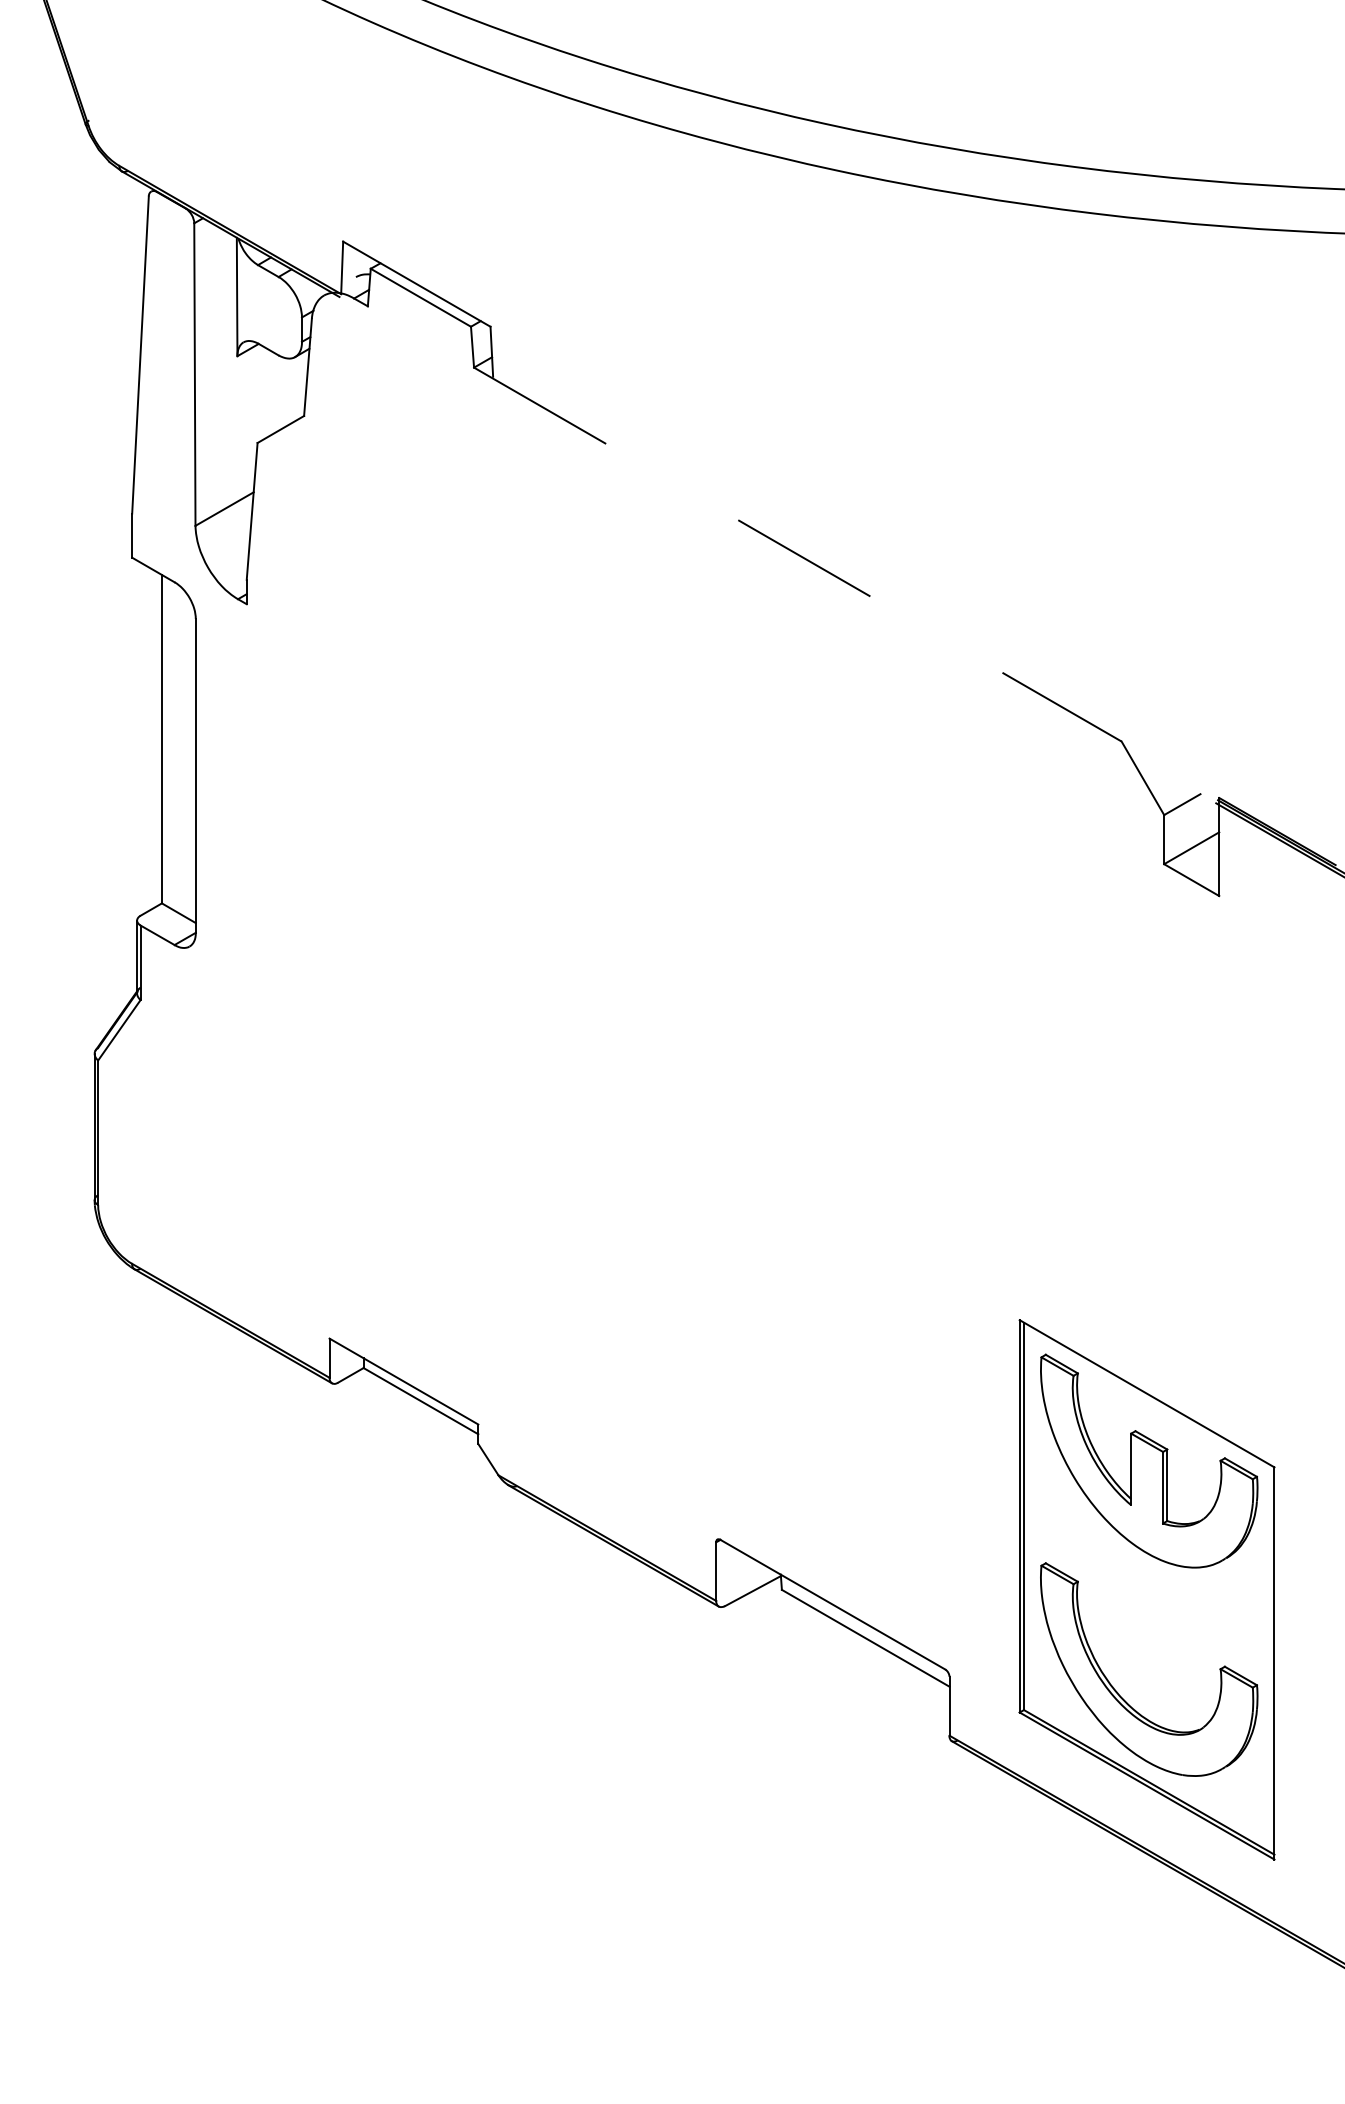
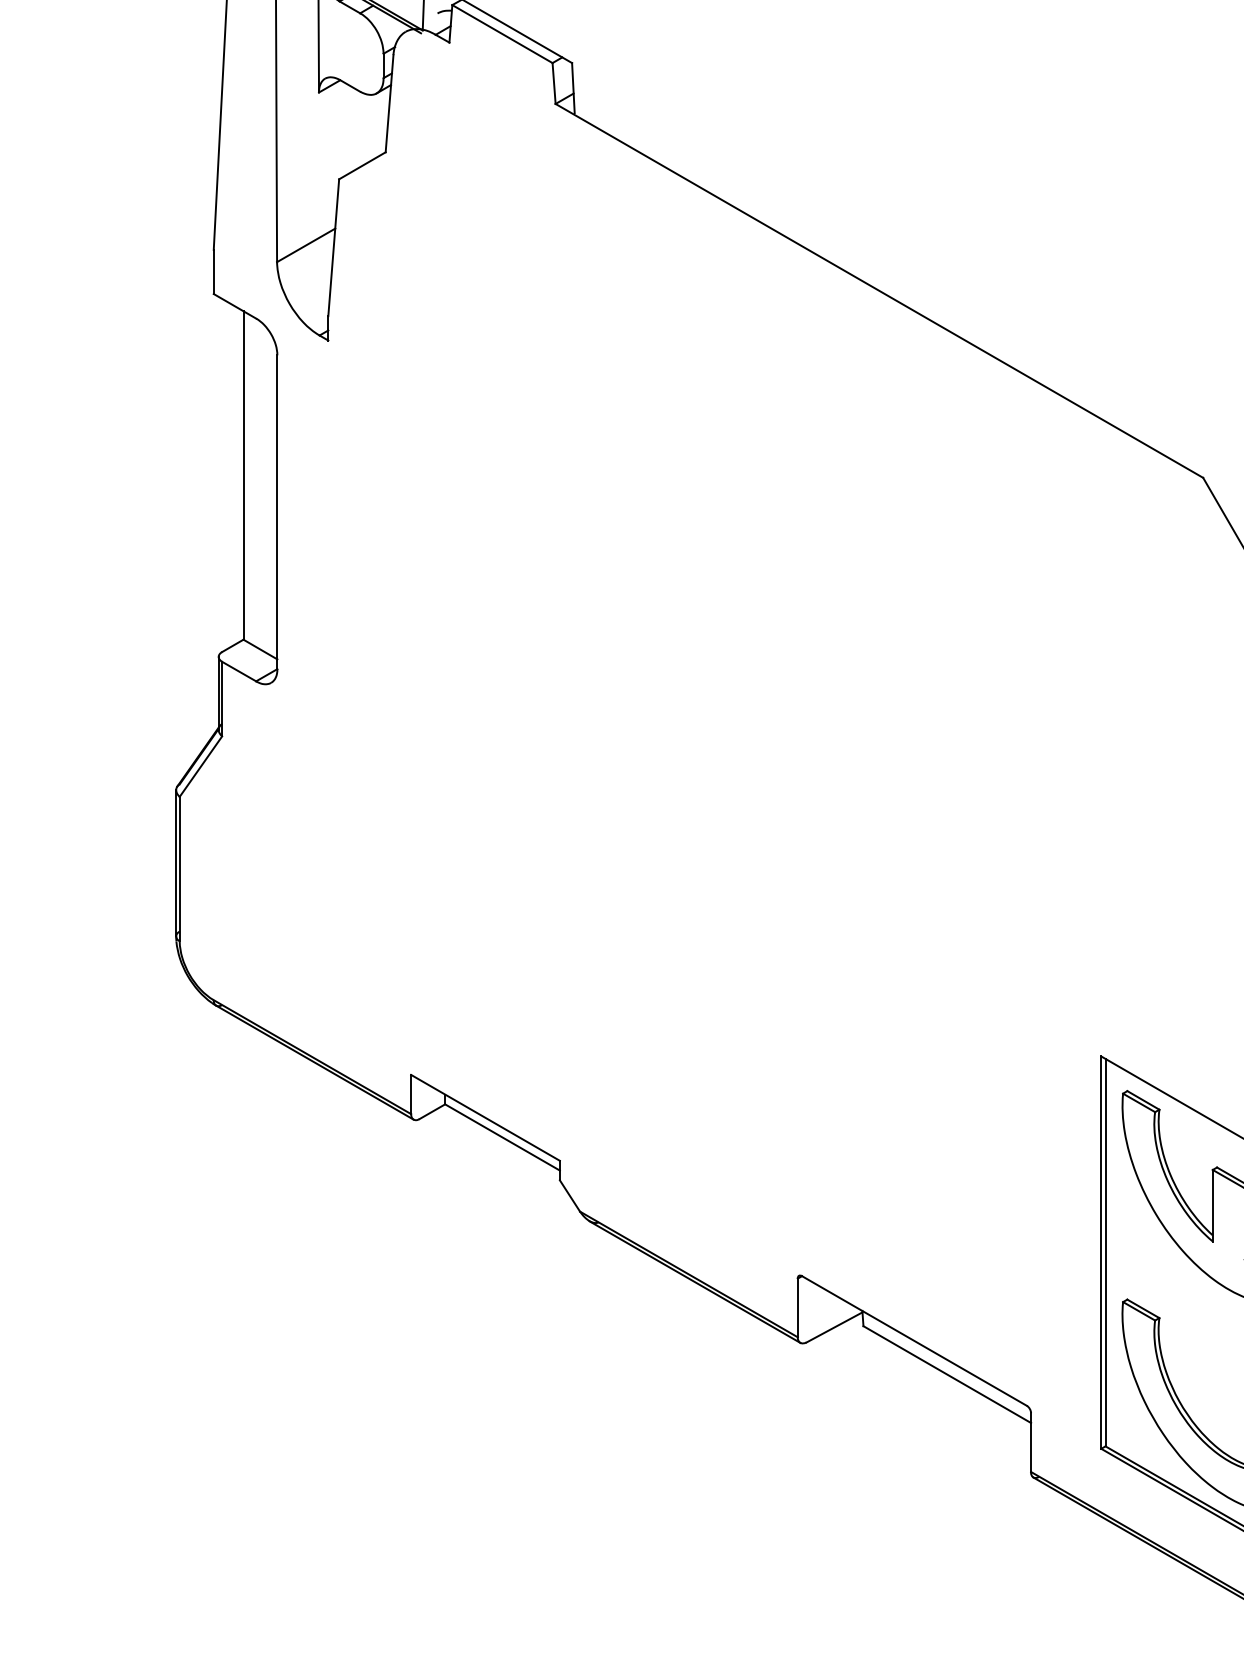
line: (797, 554) -> (879, 290), dashed -> solid

